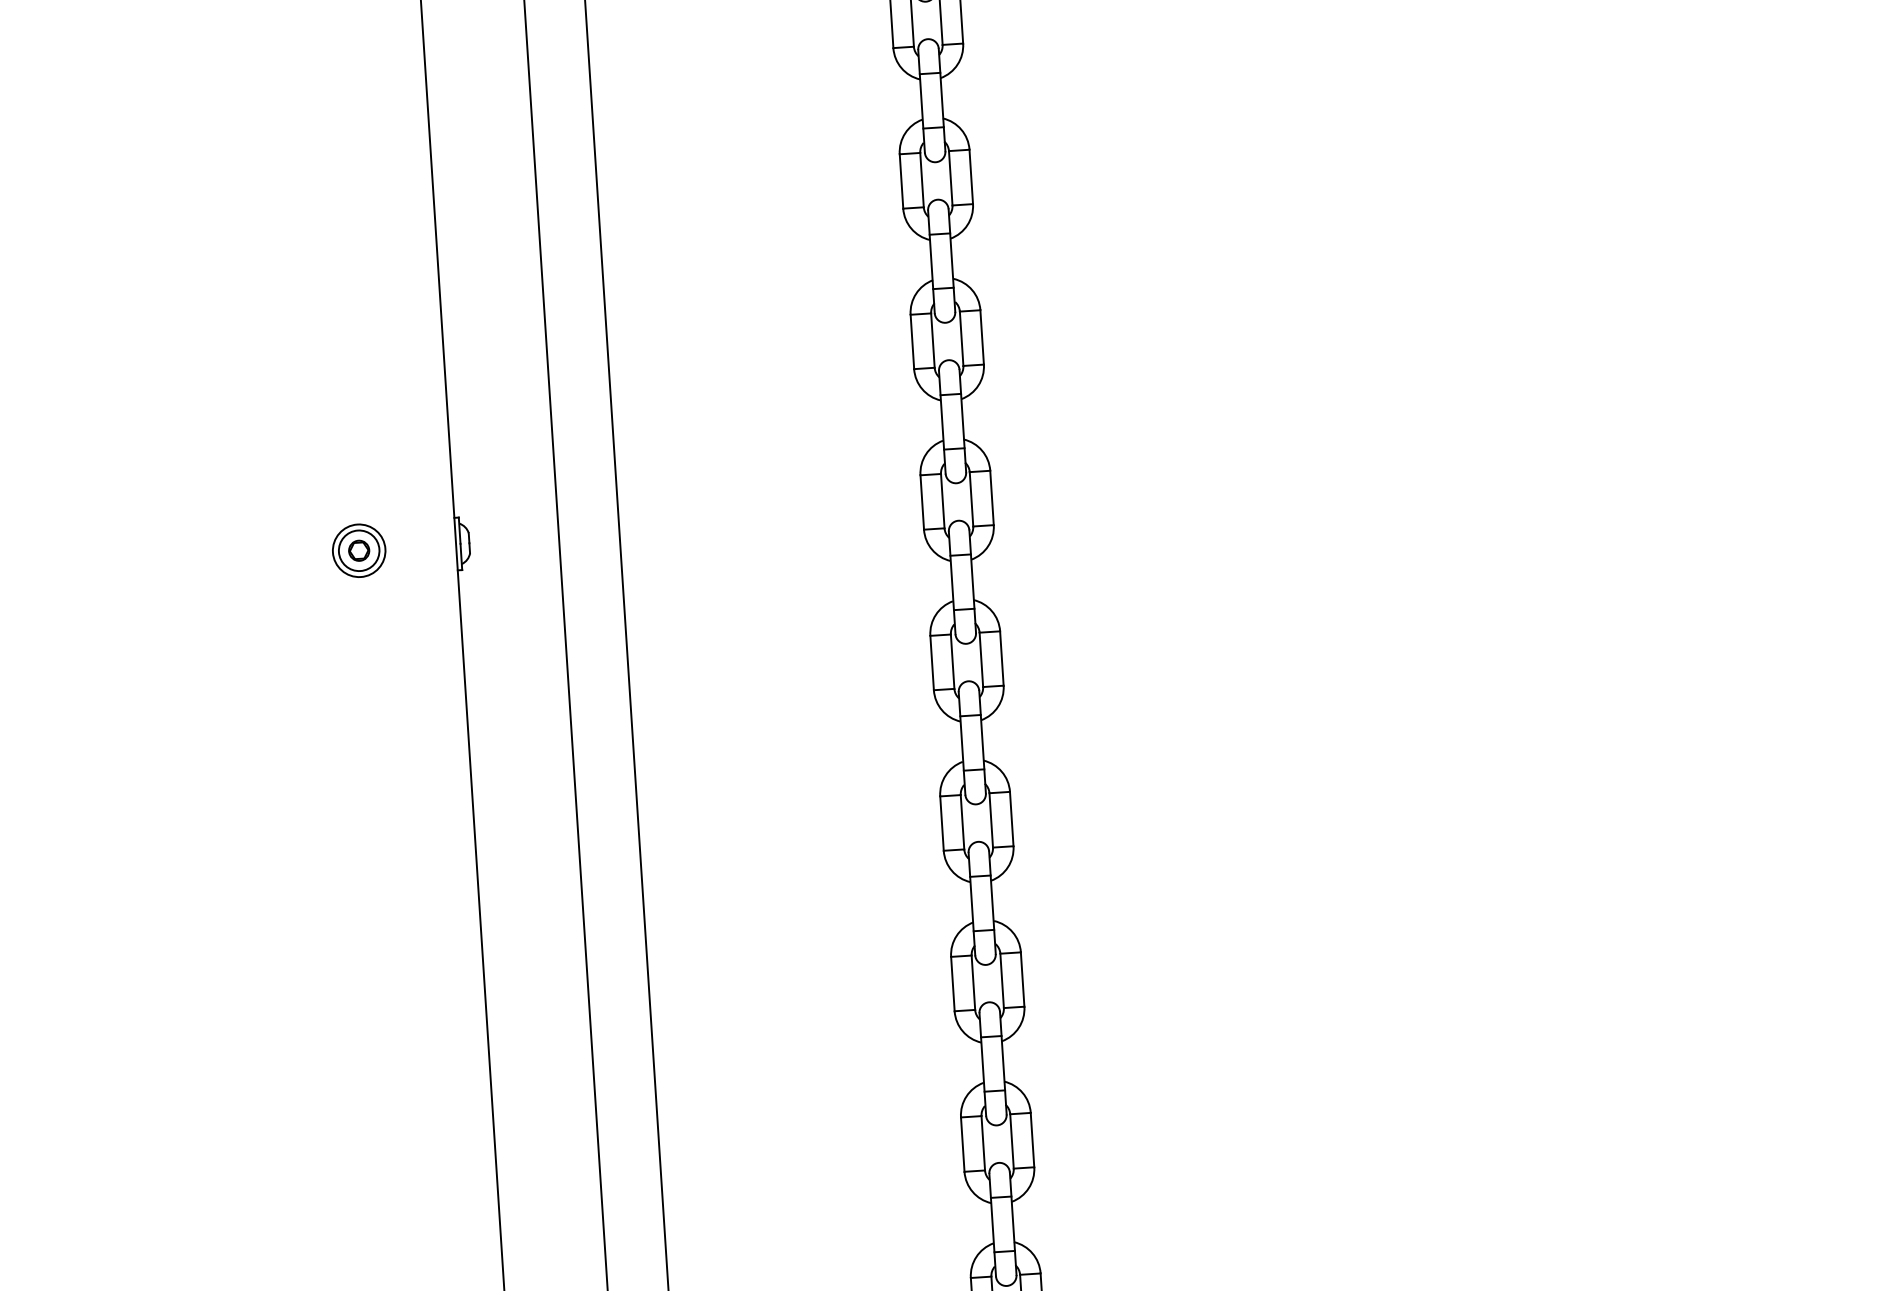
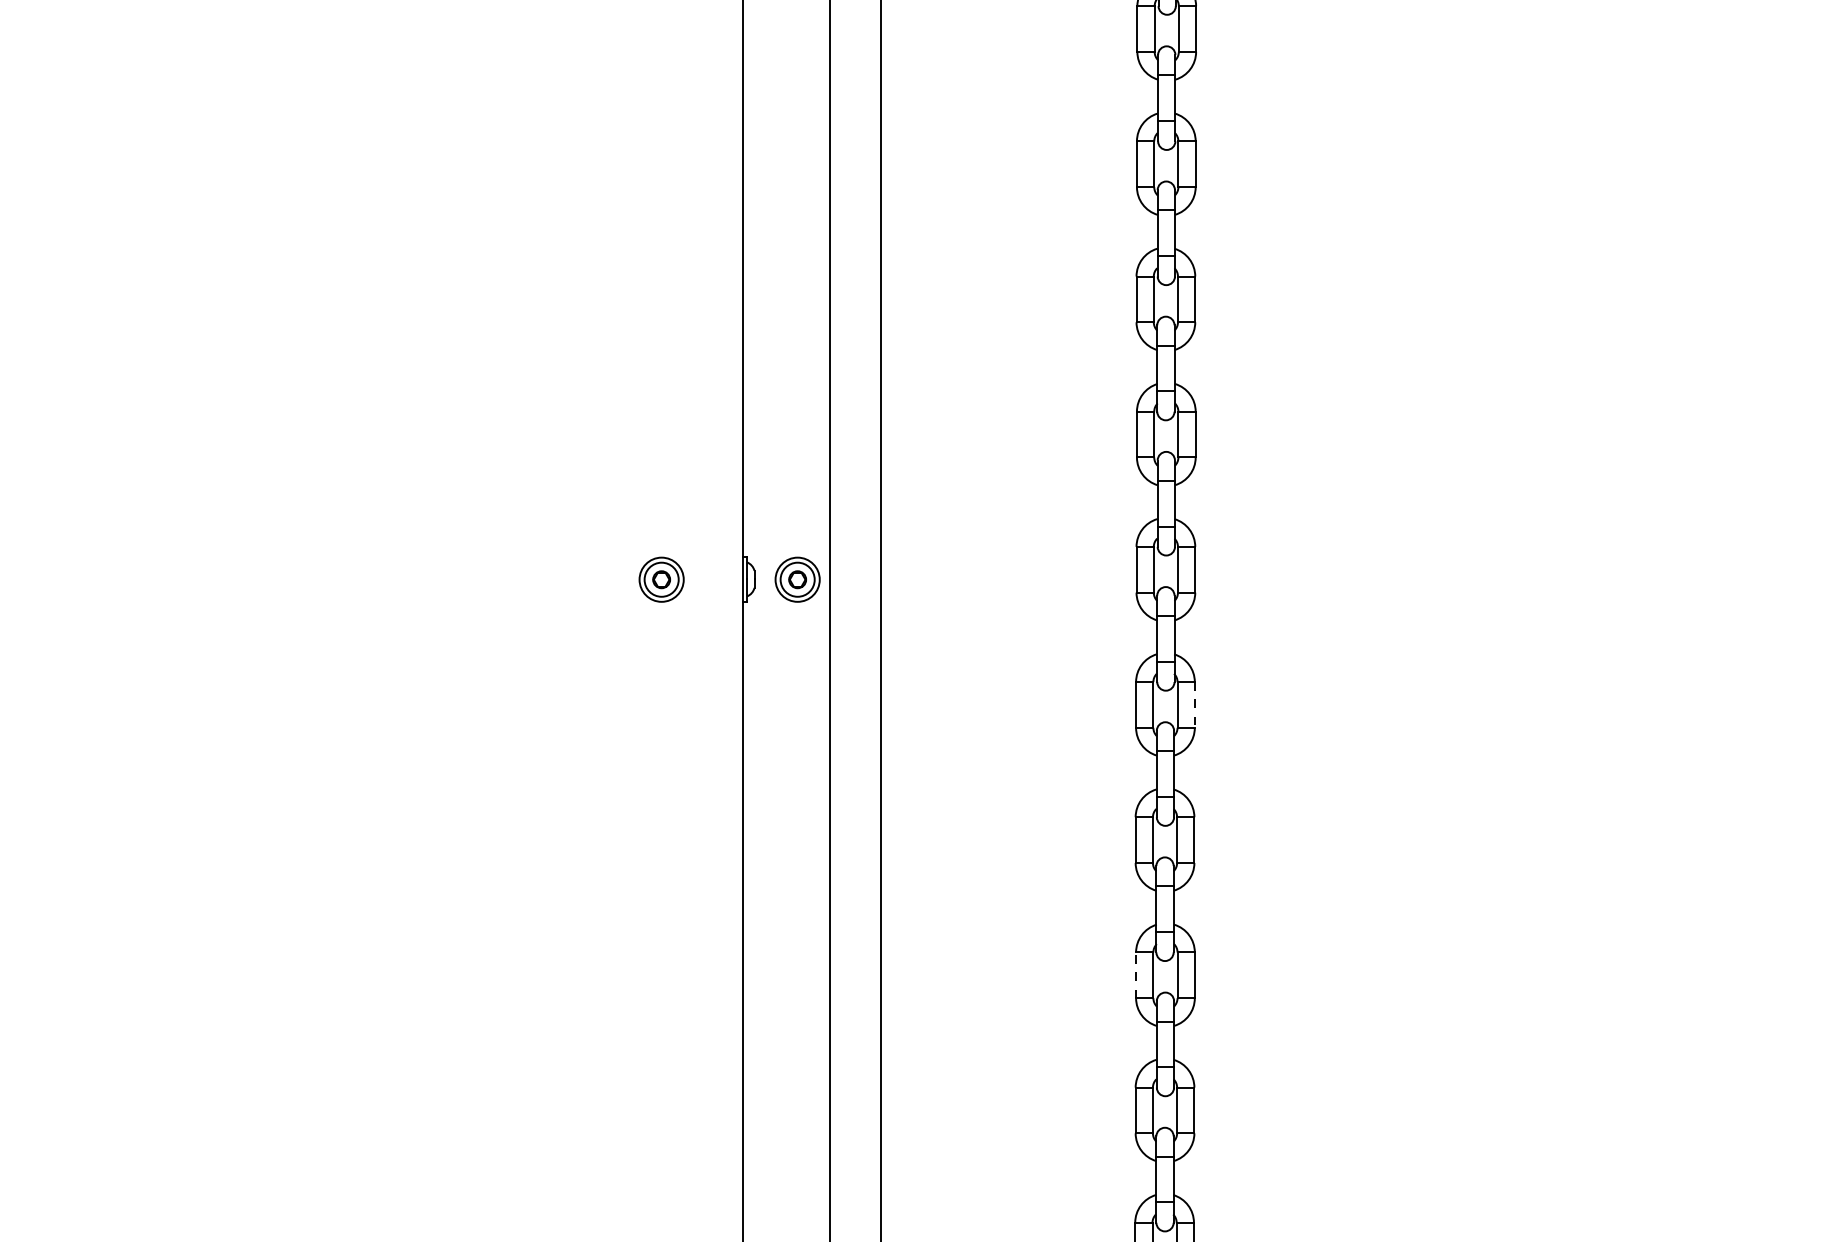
part: (520, 540) -> (797, 579), added
line: (1001, 658) -> (1194, 704), solid -> dashed
line: (953, 984) -> (1136, 975), solid -> dashed

